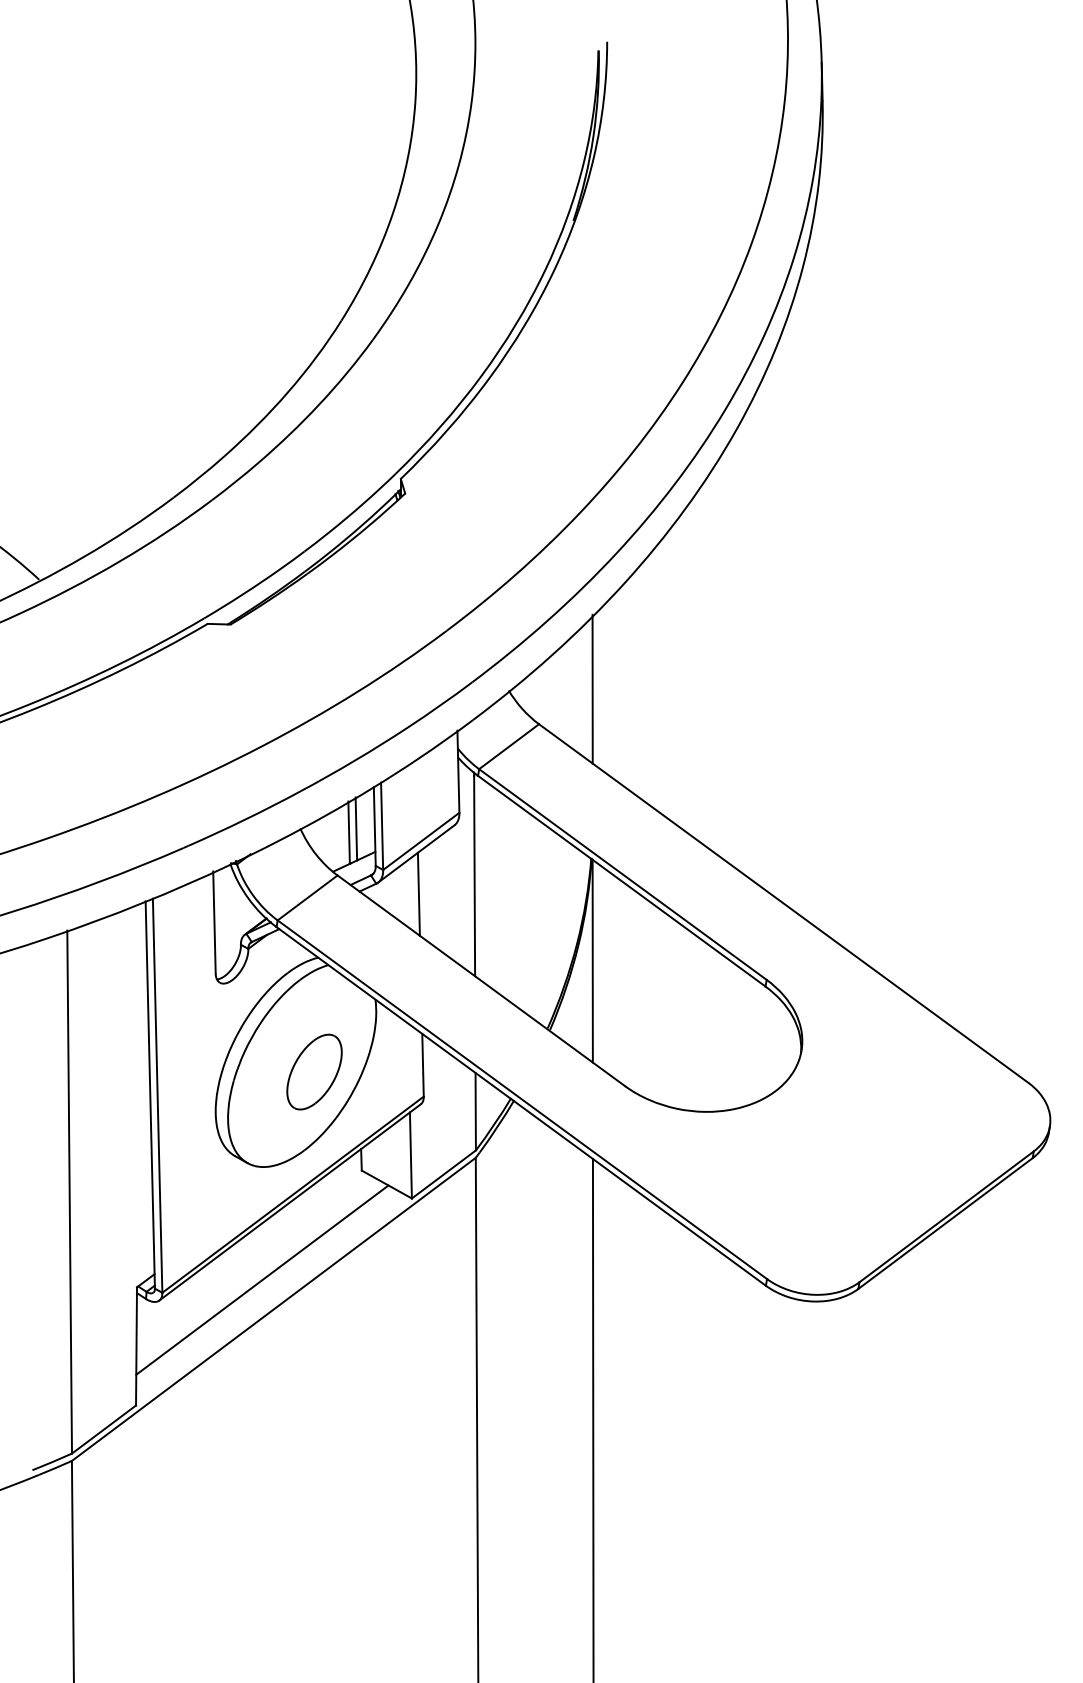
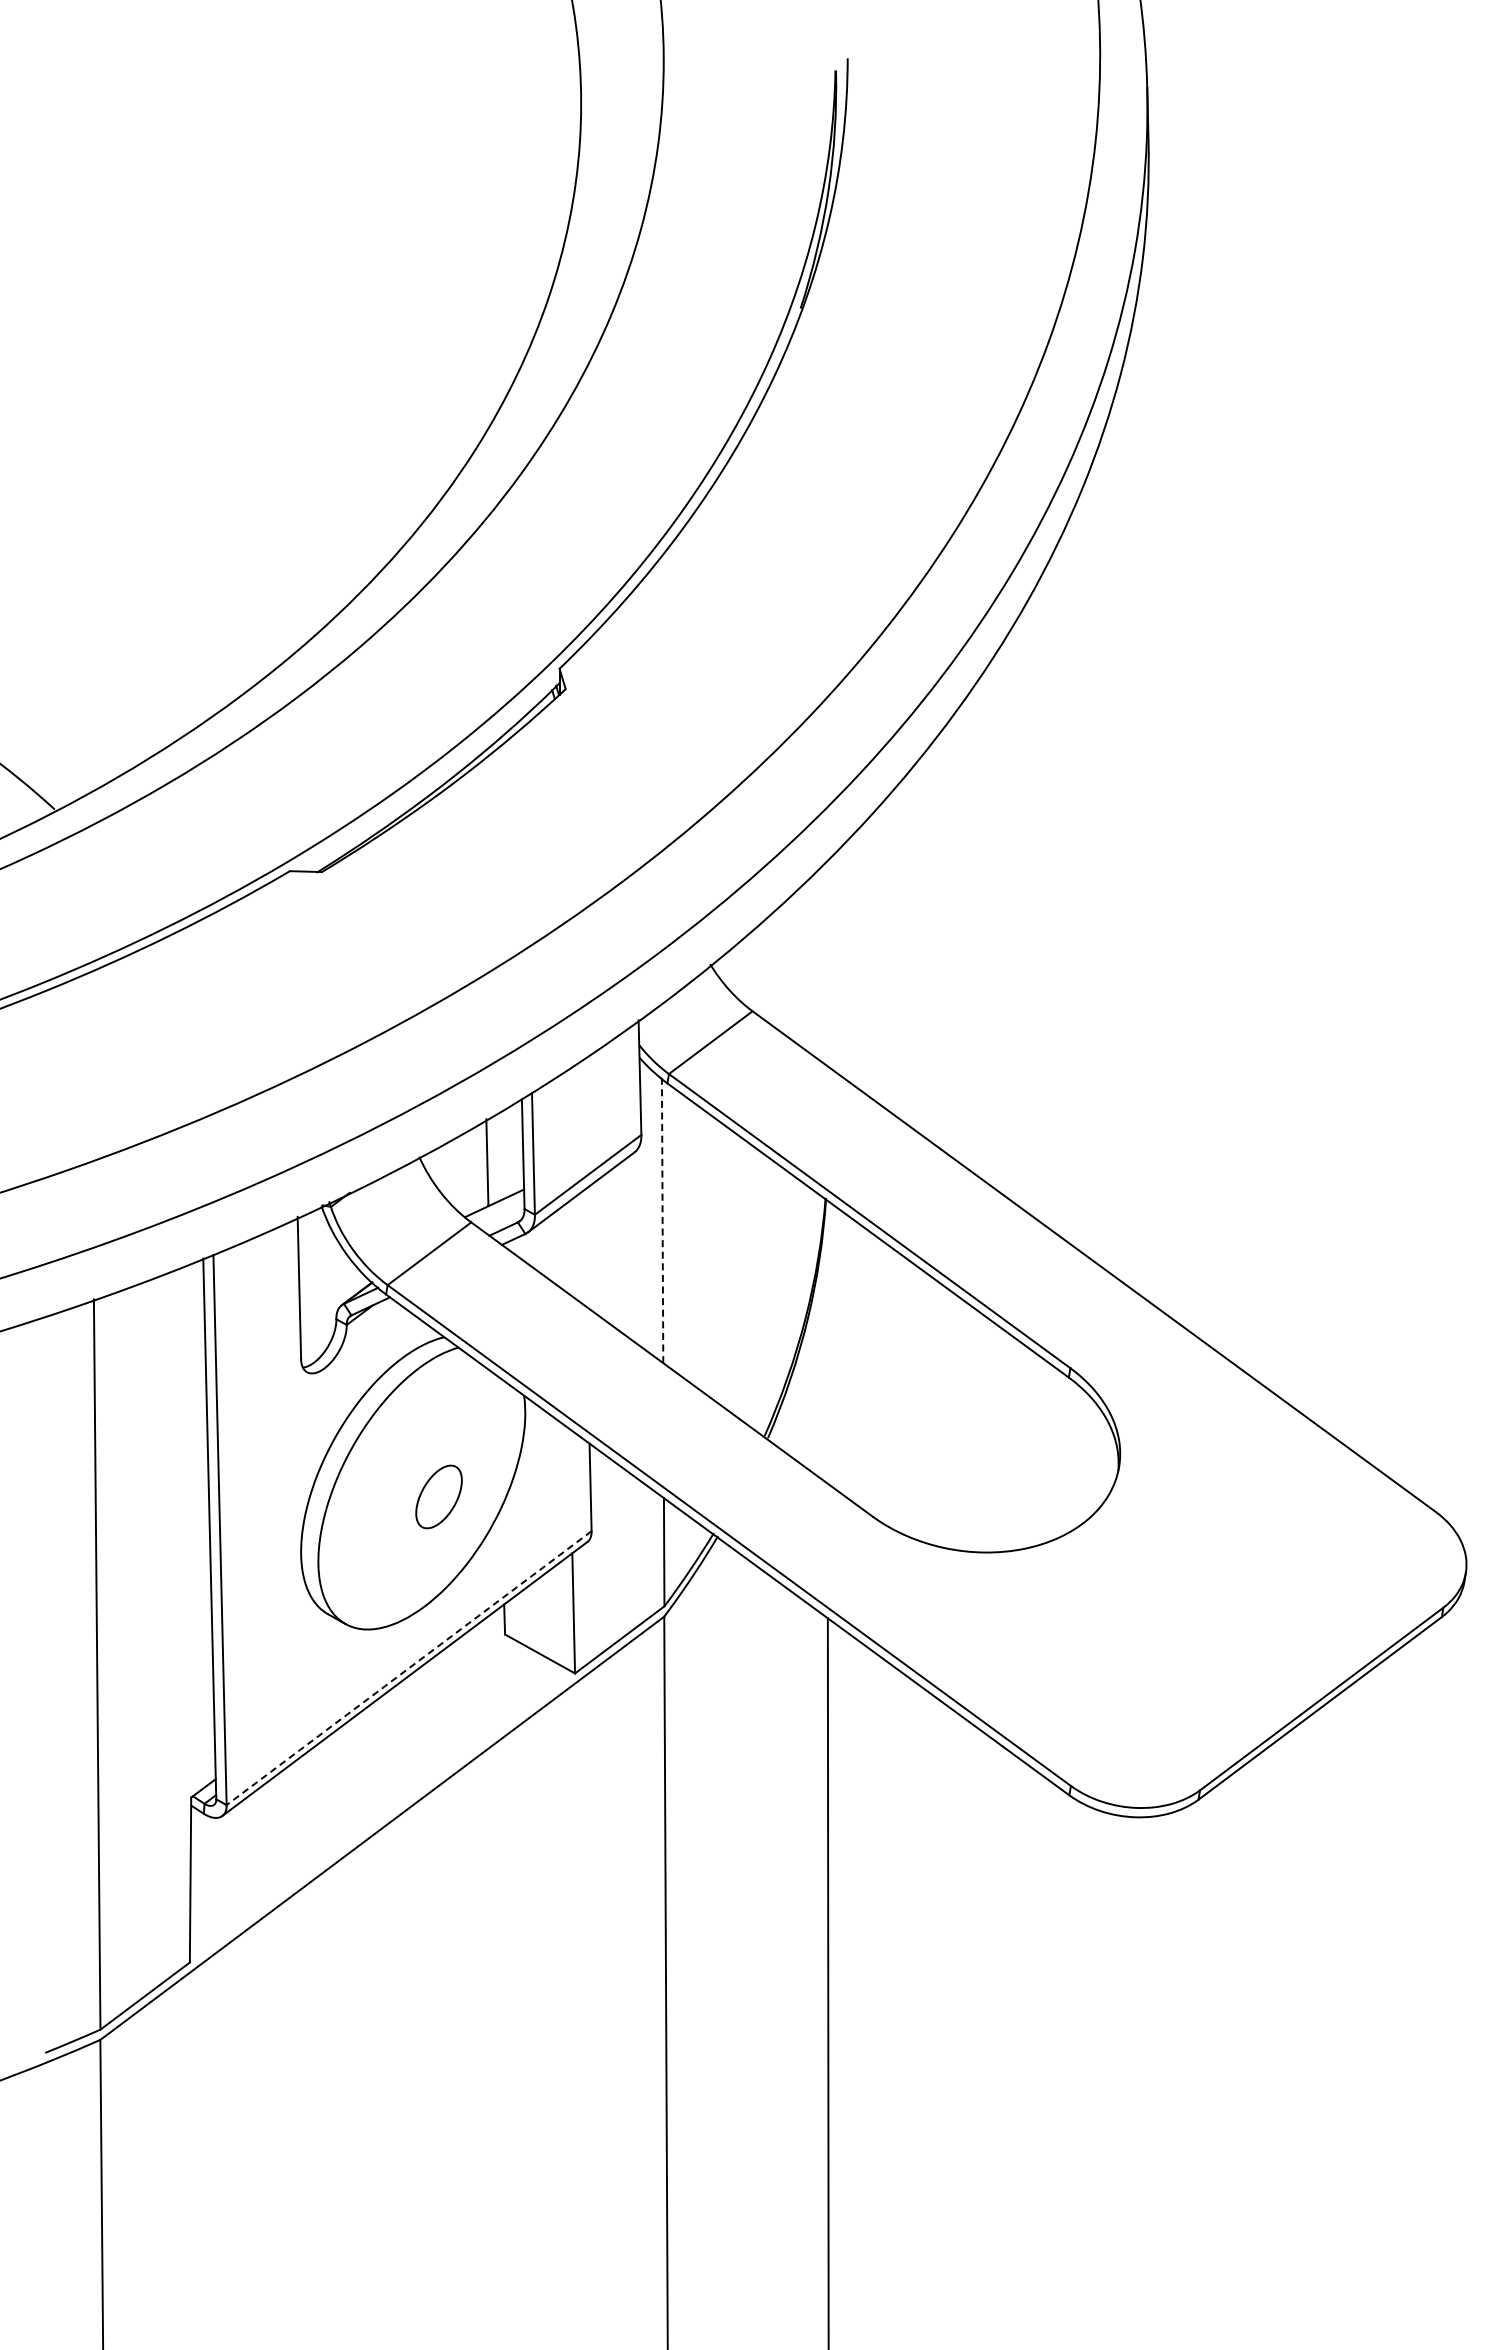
line: (592, 689) -> (827, 962), removed
line: (356, 828) -> (497, 1157), removed
line: (474, 876) -> (662, 1223), solid -> dashed
line: (418, 894) -> (584, 1248), removed
line: (592, 960) -> (827, 1341), removed
part: (314, 1071) -> (438, 1496), size x0.6
line: (292, 1194) -> (408, 1668), solid -> dashed
line: (262, 1280) -> (366, 1787), removed

